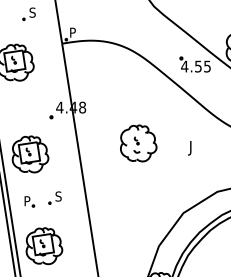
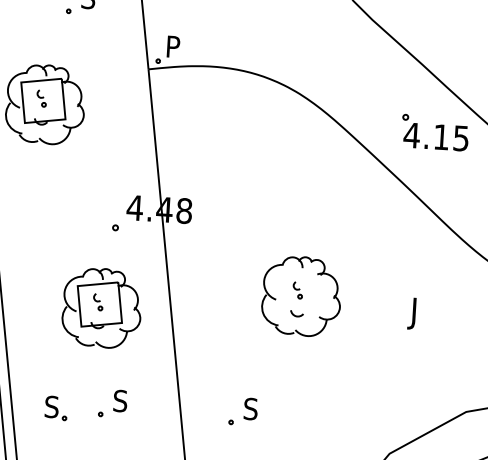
text: (198, 66) -> (441, 137), 4.55 -> 4.15
part: (30, 154) -> (101, 308), moved
part: (114, 197) -> (241, 410), added
text: (27, 201) -> (52, 407), P -> S

